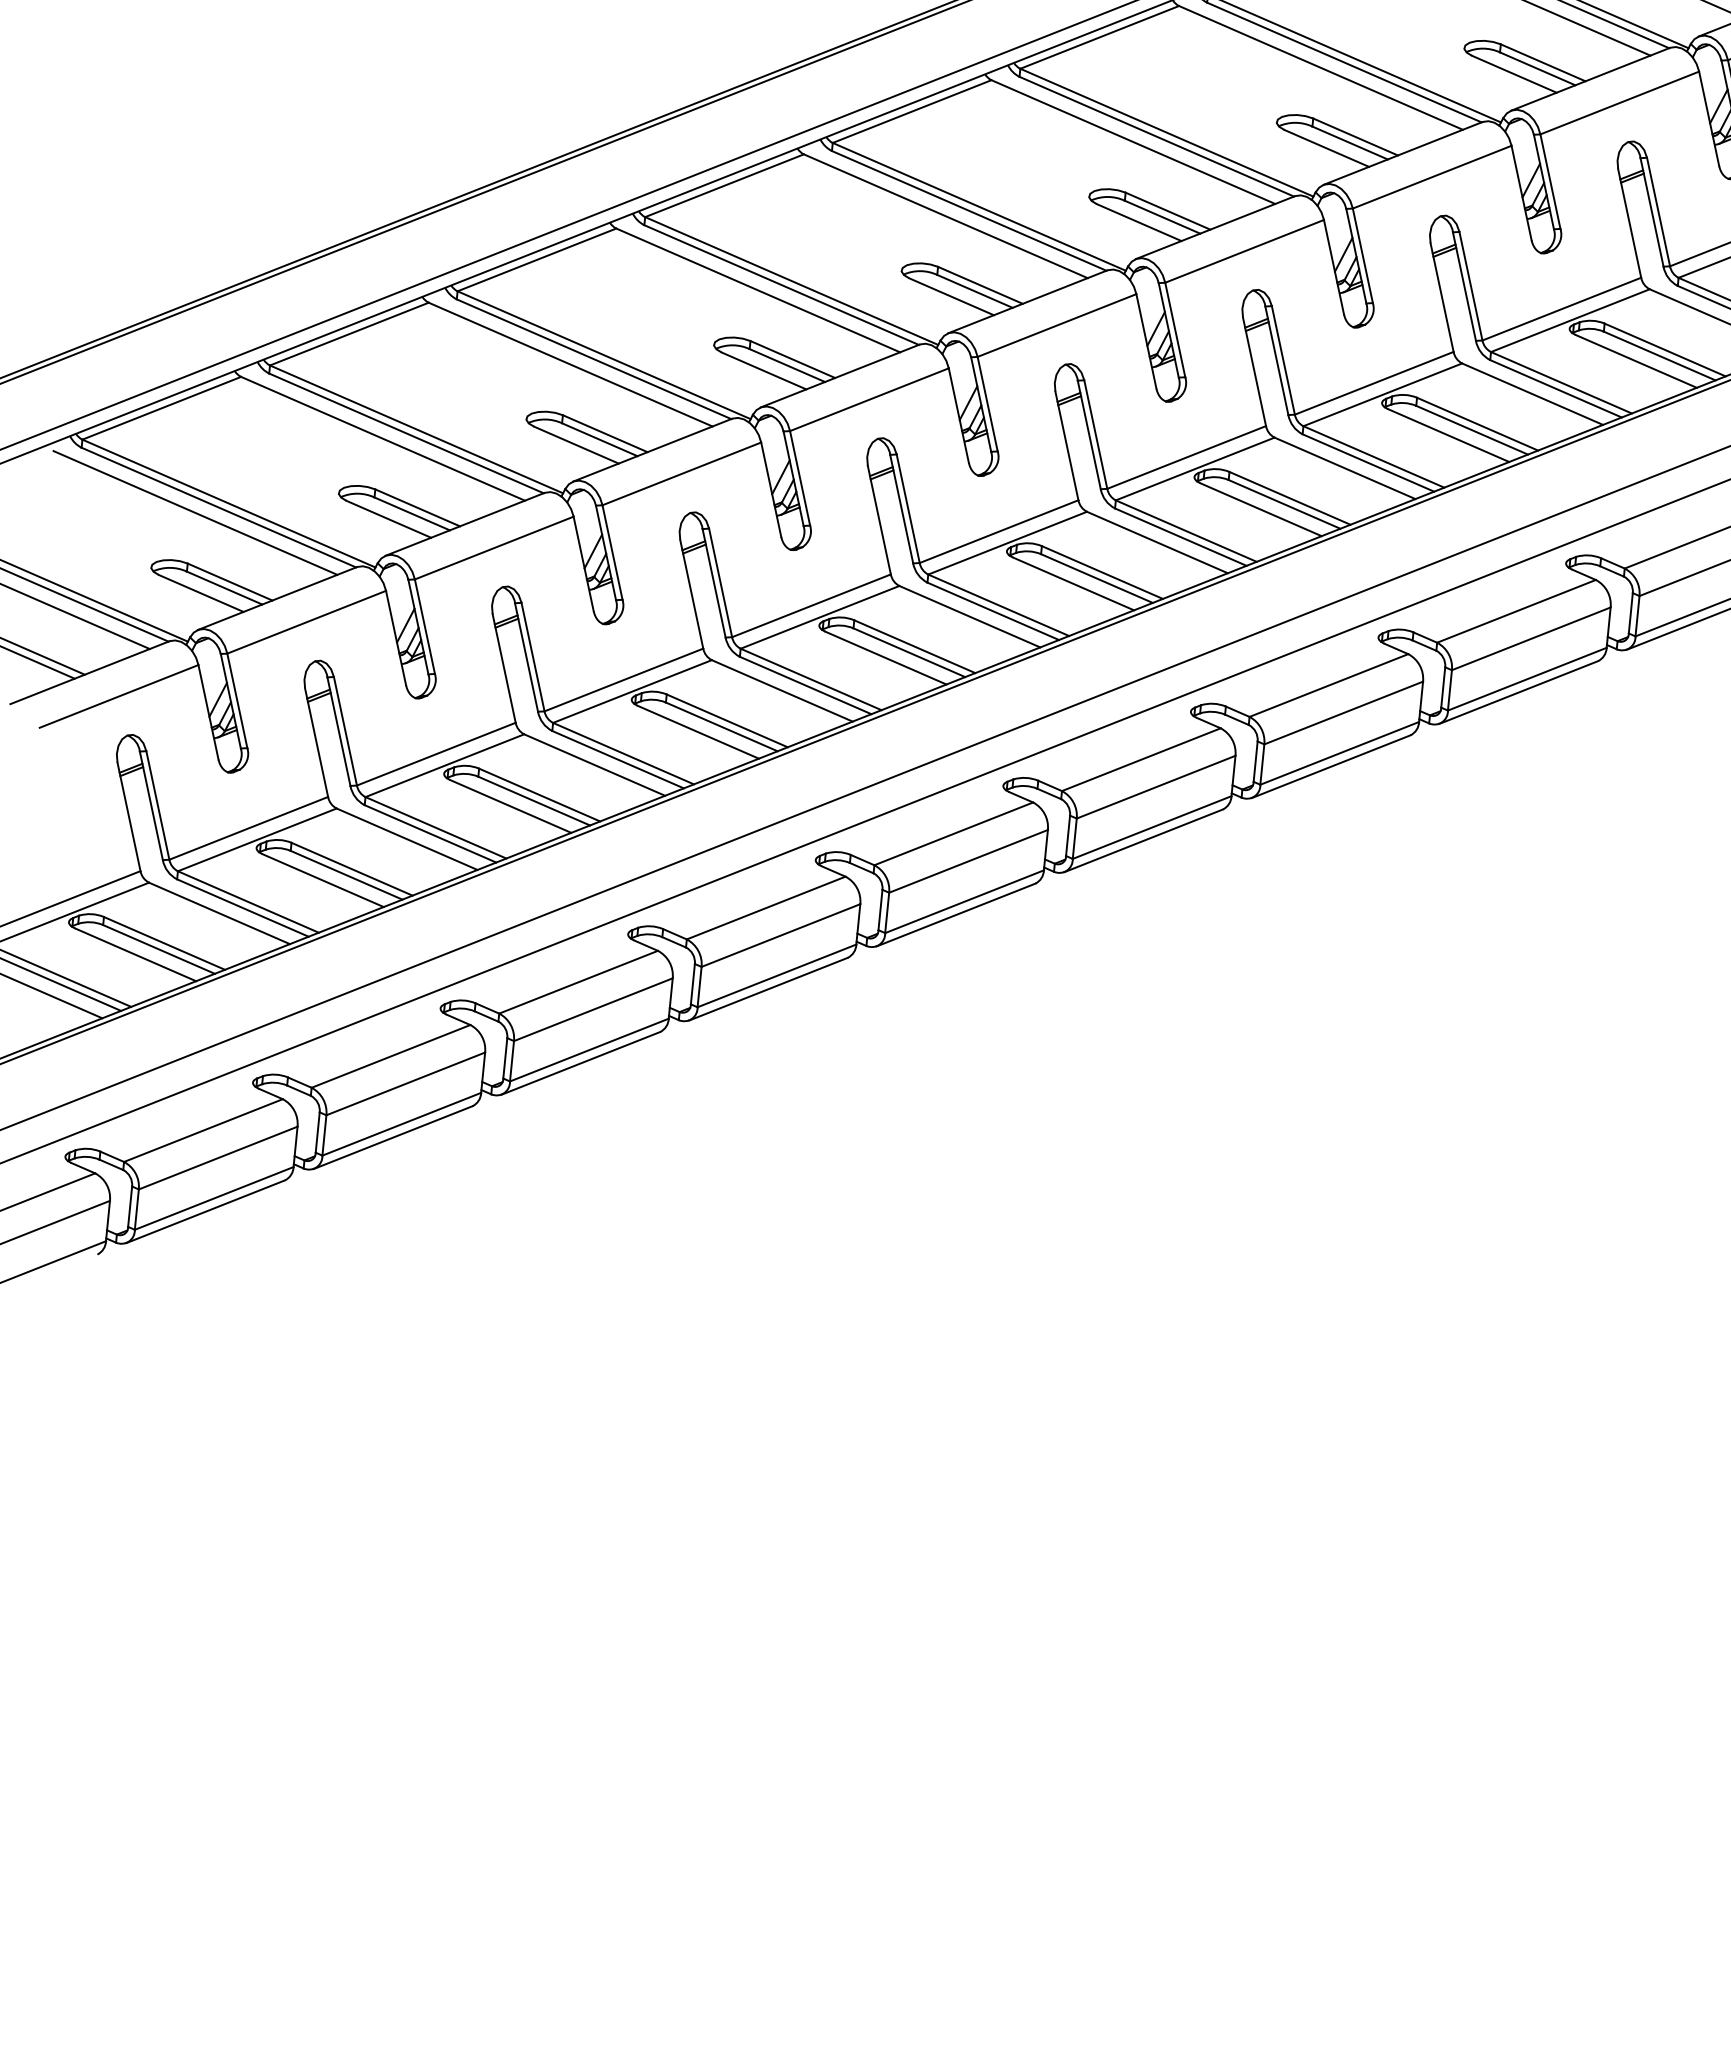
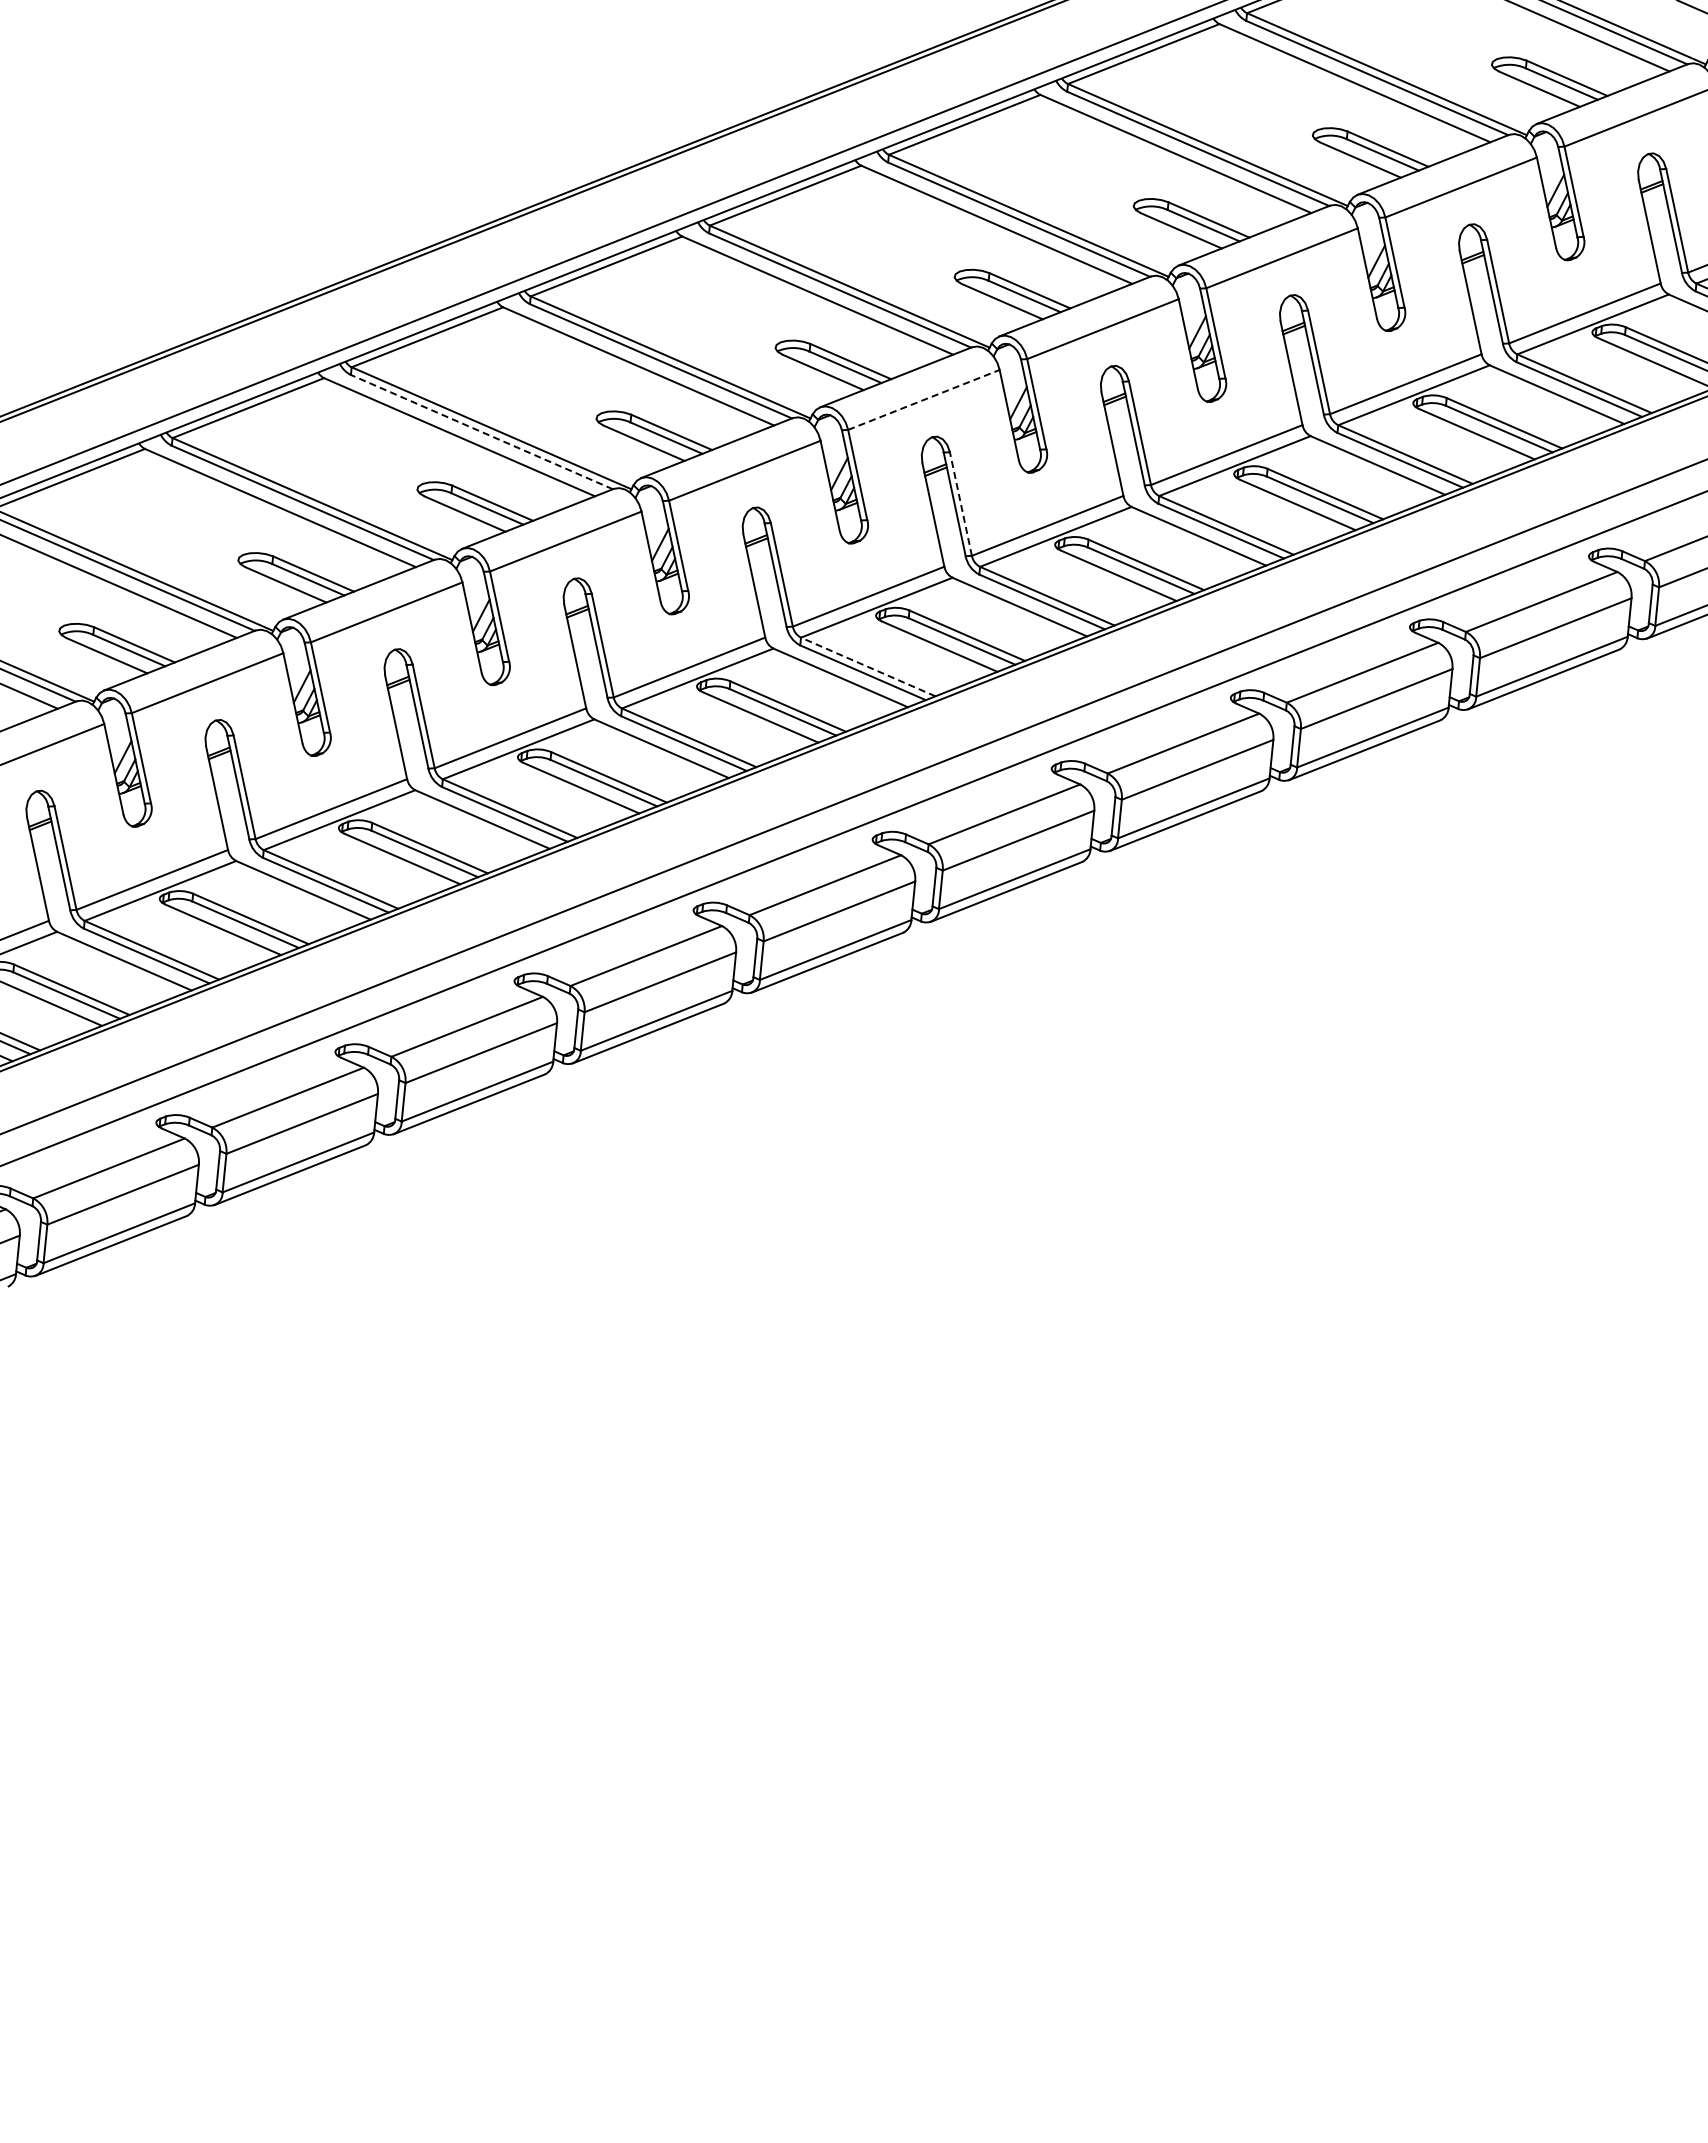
line: (1057, 325) -> (924, 399), solid -> dashed
line: (593, 359) -> (481, 432), solid -> dashed
line: (1095, 435) -> (960, 504), solid -> dashed
line: (997, 604) -> (867, 666), solid -> dashed

